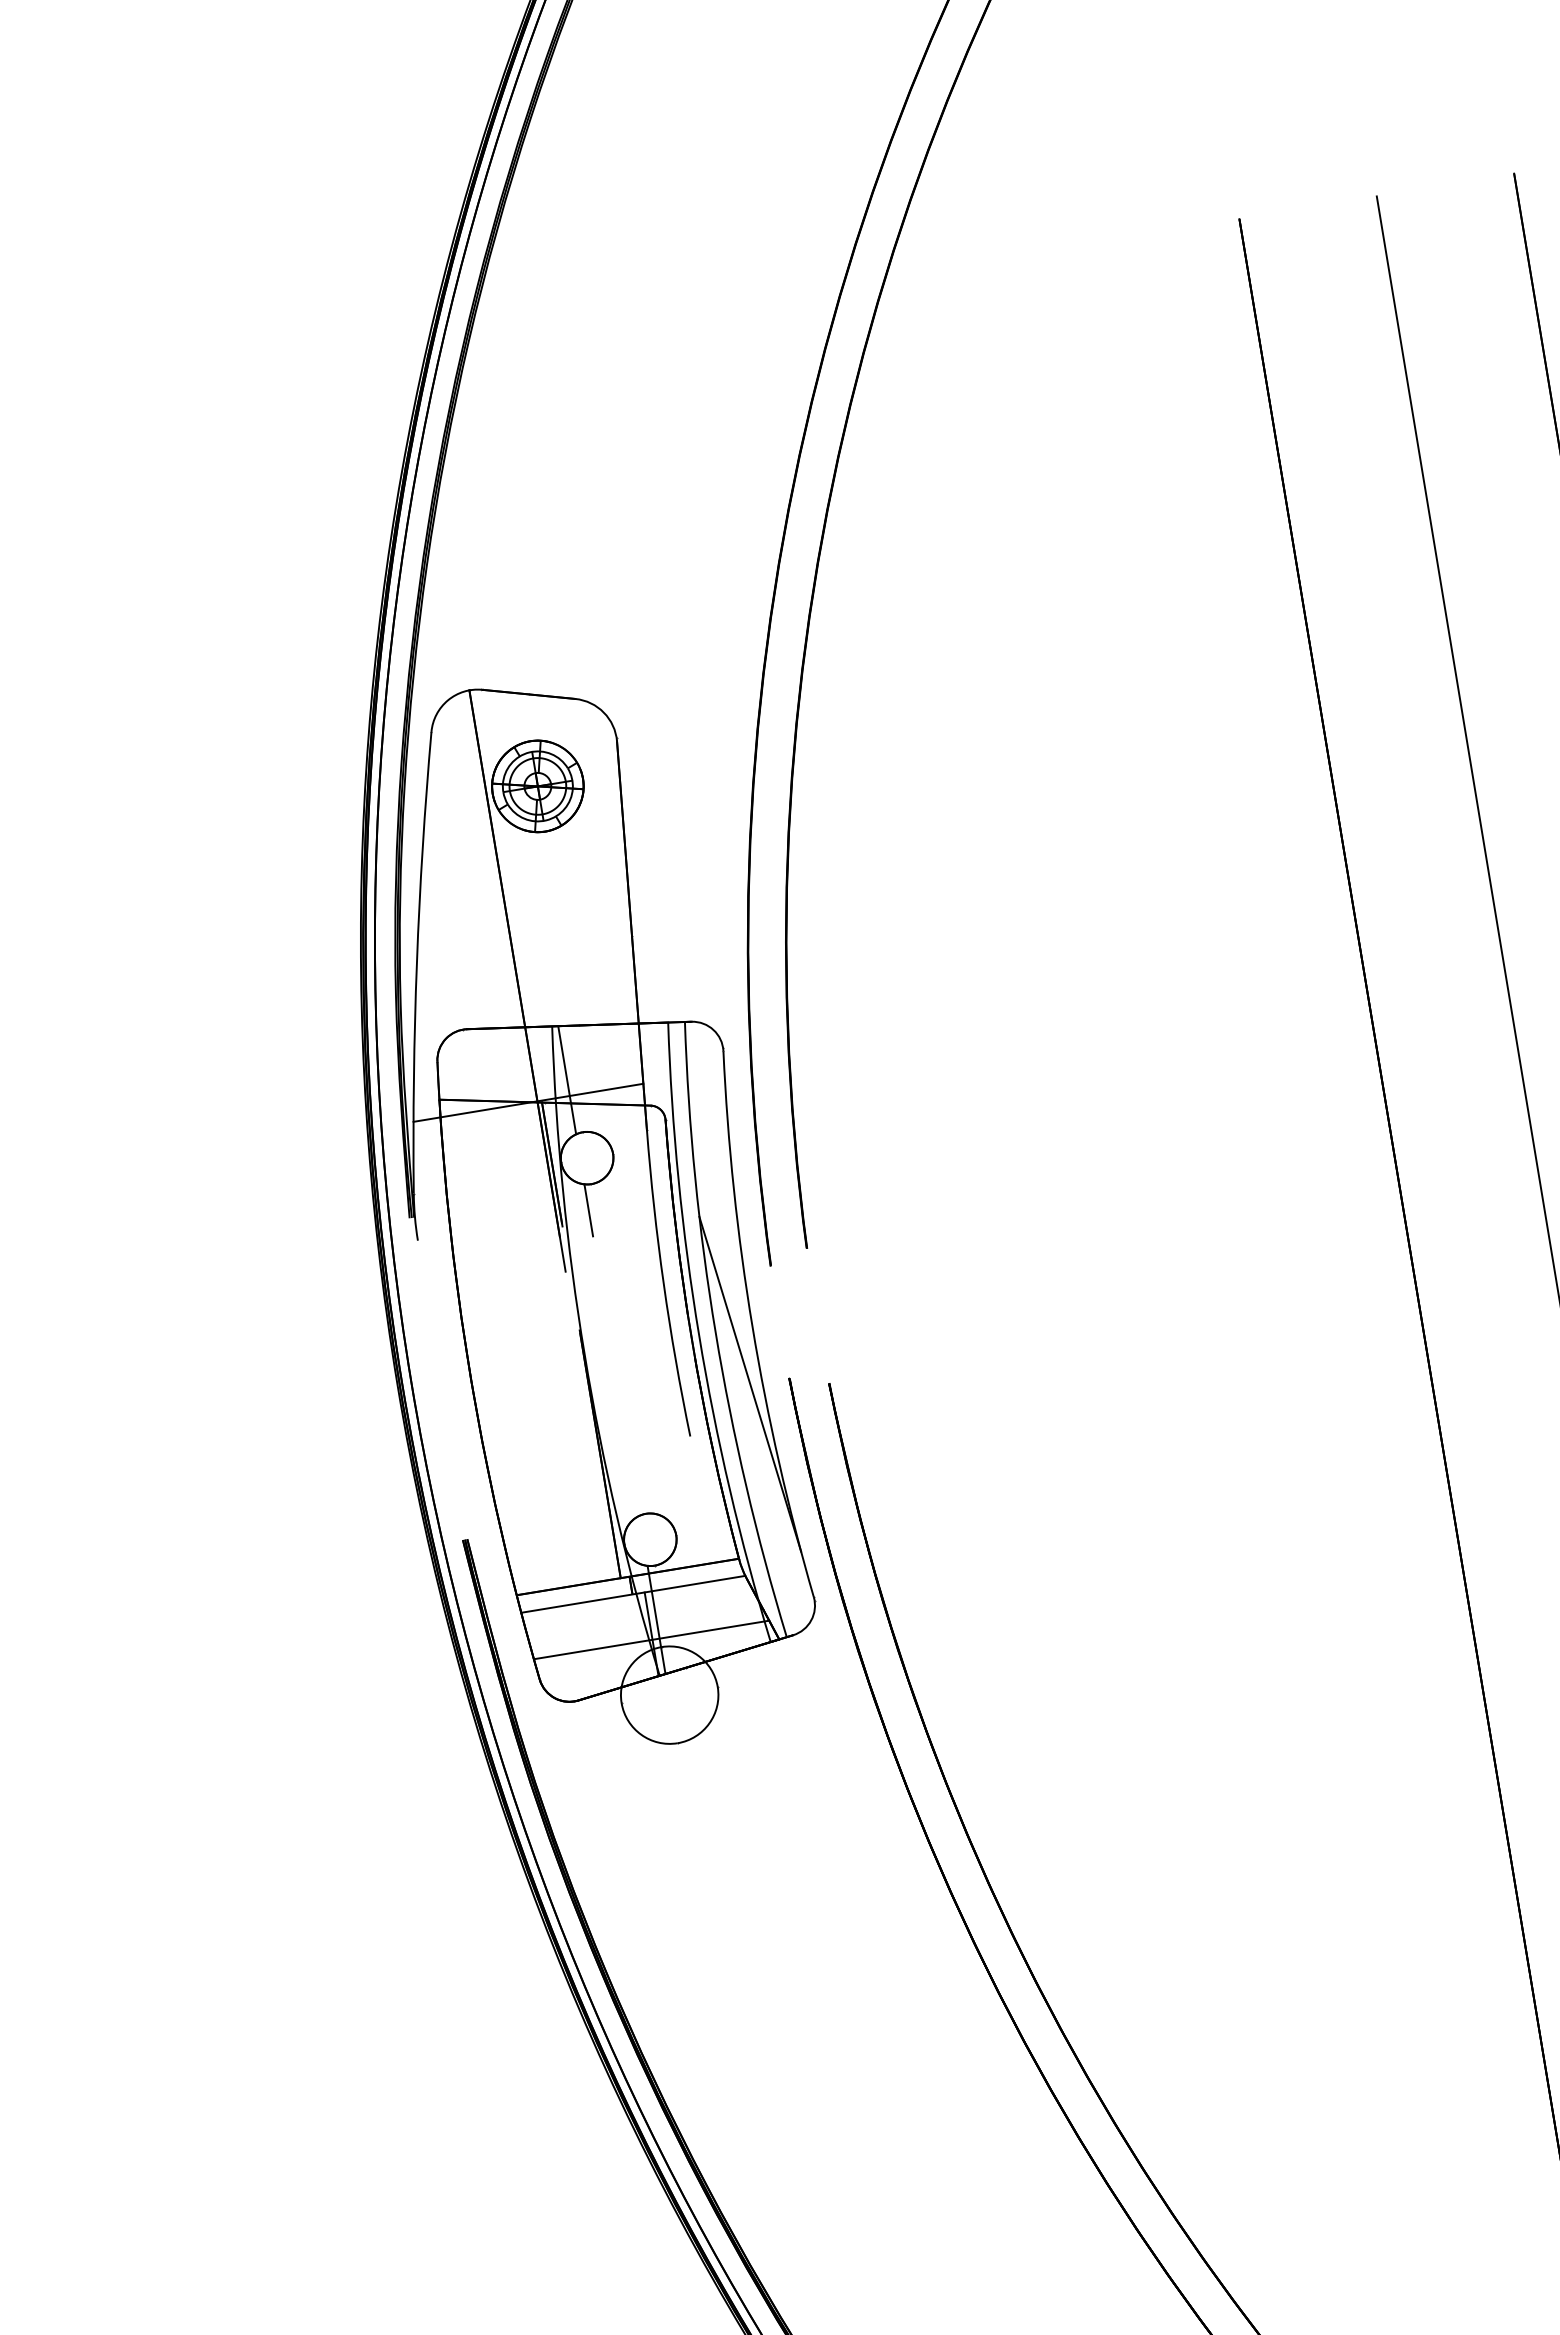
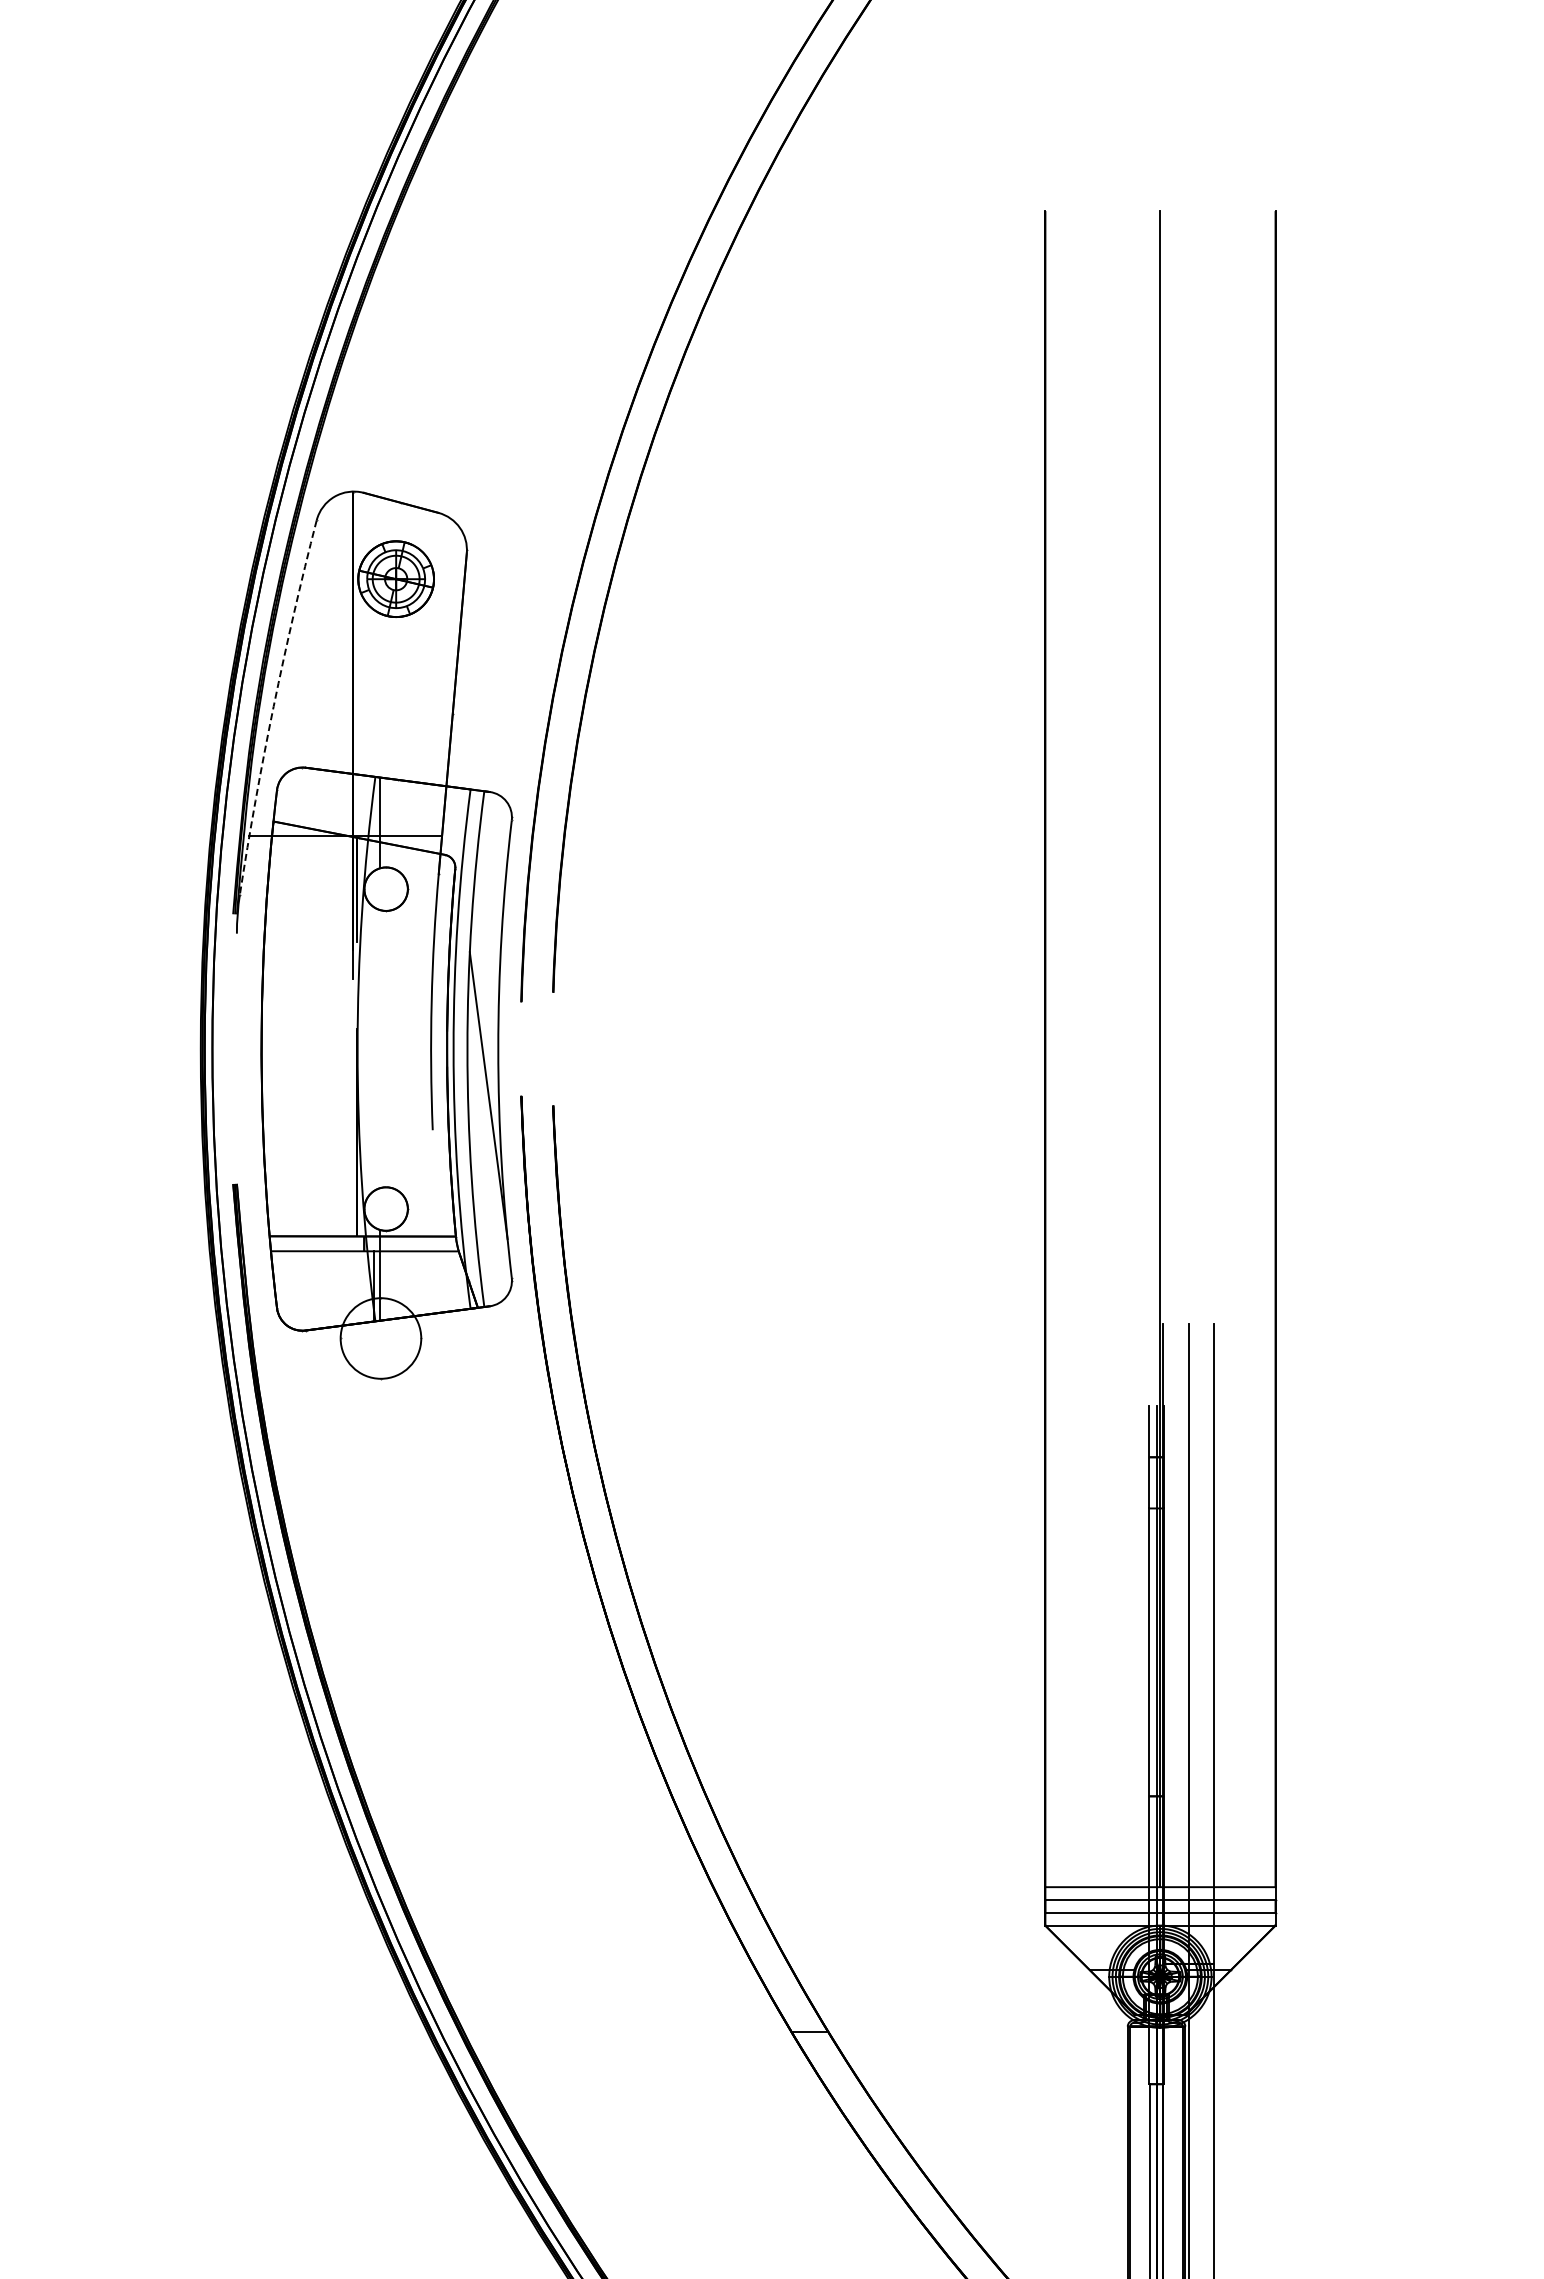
arc: (416, 962) -> (273, 706), solid -> dashed
line: (588, 1209) -> (380, 931), removed
line: (651, 1639) -> (373, 1290), removed

